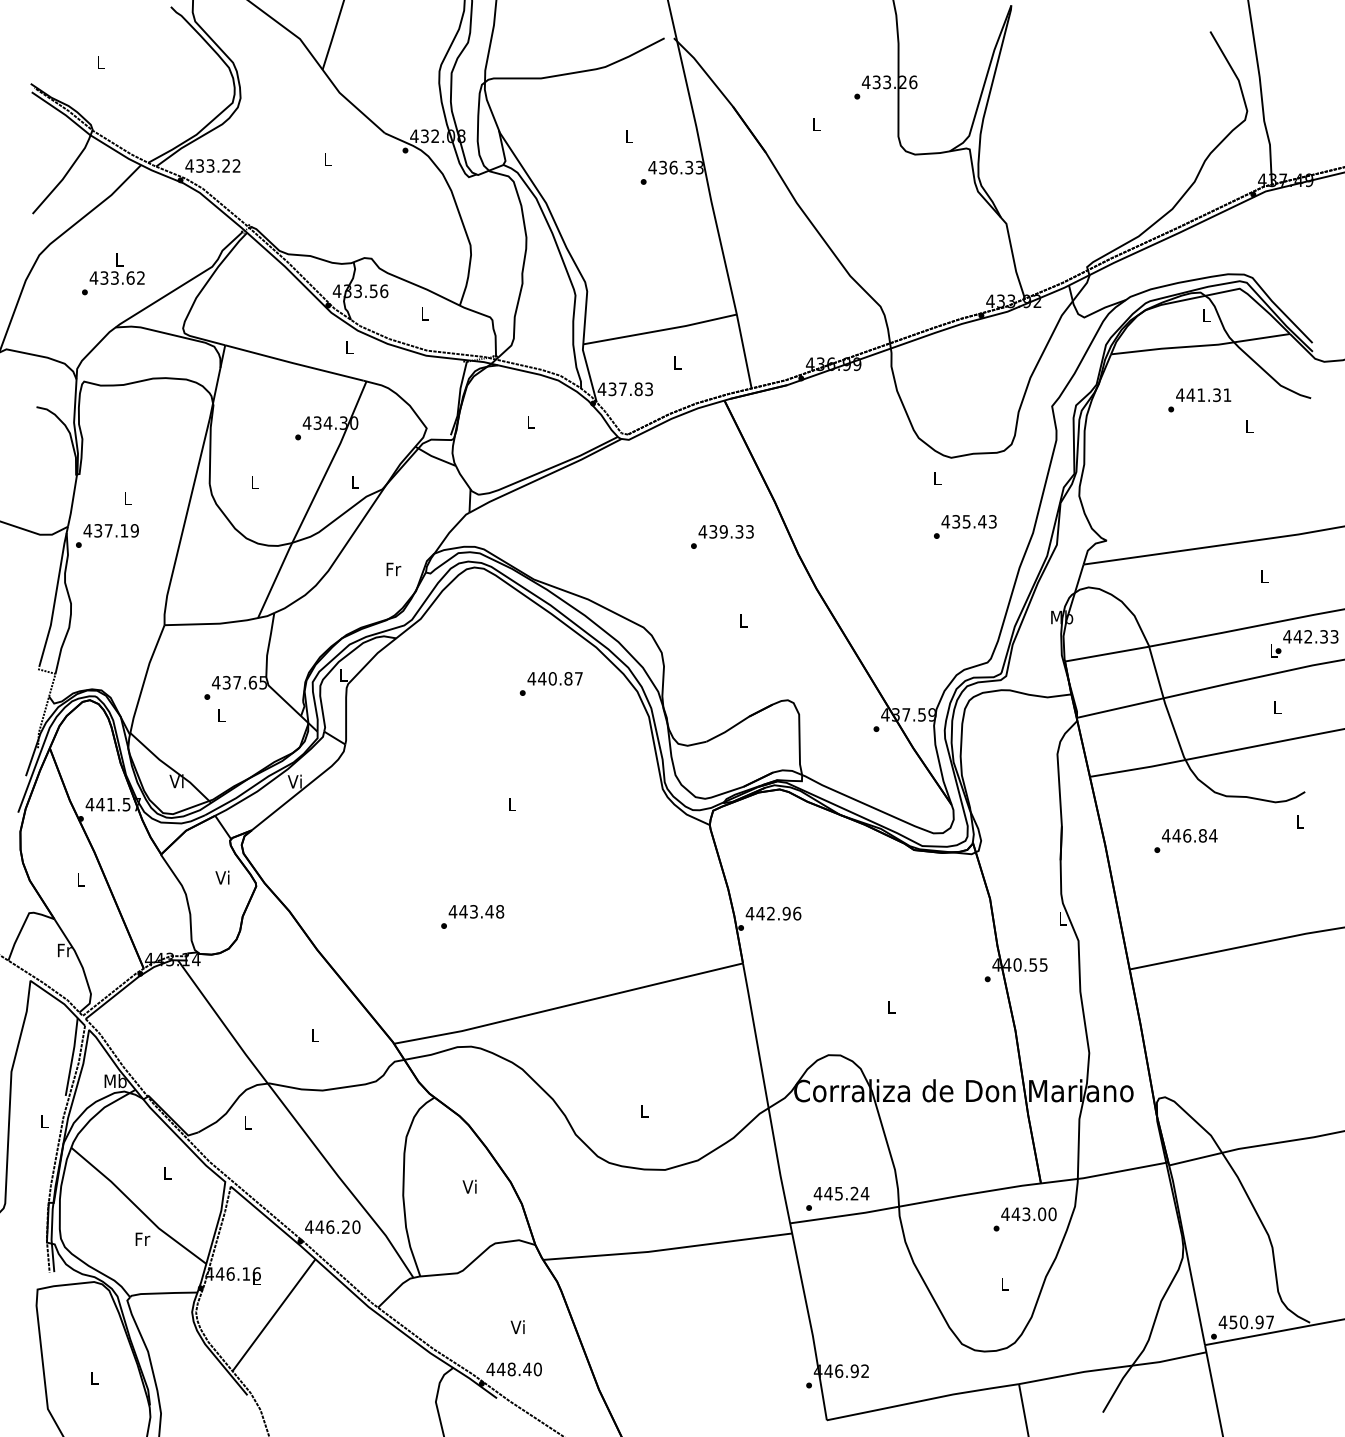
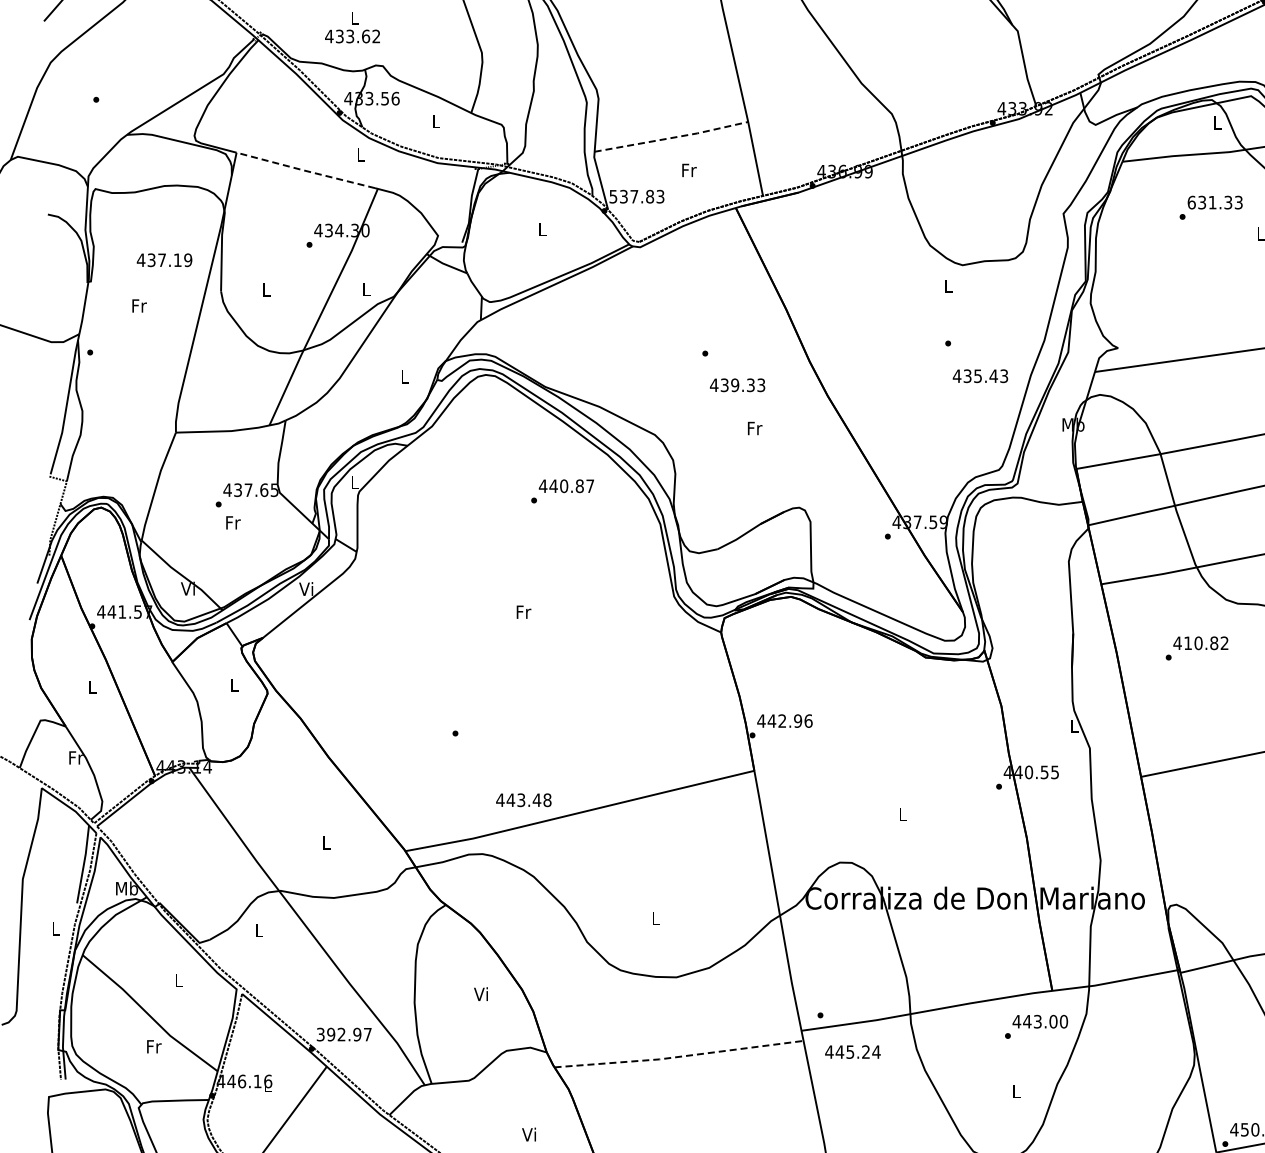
text: (116, 268) -> (351, 26), moved
line: (661, 330) -> (672, 137), solid -> dashed
text: (677, 362) -> (688, 169), L -> Fr
line: (293, 363) -> (304, 170), solid -> dashed
text: (601, 389) -> (612, 196), 437.83 -> 537.83
text: (1203, 395) -> (1214, 202), 441.31 -> 631.33
text: (128, 498) -> (139, 305), L -> Fr
text: (968, 521) -> (979, 375), moved
text: (110, 530) -> (163, 259), moved
text: (725, 531) -> (736, 384), moved
text: (393, 569) -> (404, 376), Fr -> L
text: (743, 620) -> (754, 427), L -> Fr
text: (221, 715) -> (232, 522), L -> Fr
text: (512, 804) -> (523, 611), L -> Fr
text: (1194, 835) -> (1205, 642), 446.84 -> 410.82
text: (222, 877) -> (233, 684), Vi -> L
text: (476, 911) -> (523, 799), moved
text: (841, 1193) -> (852, 1051), moved
text: (332, 1227) -> (343, 1034), 446.20 -> 392.97
line: (667, 1249) -> (678, 1056), solid -> dashed

